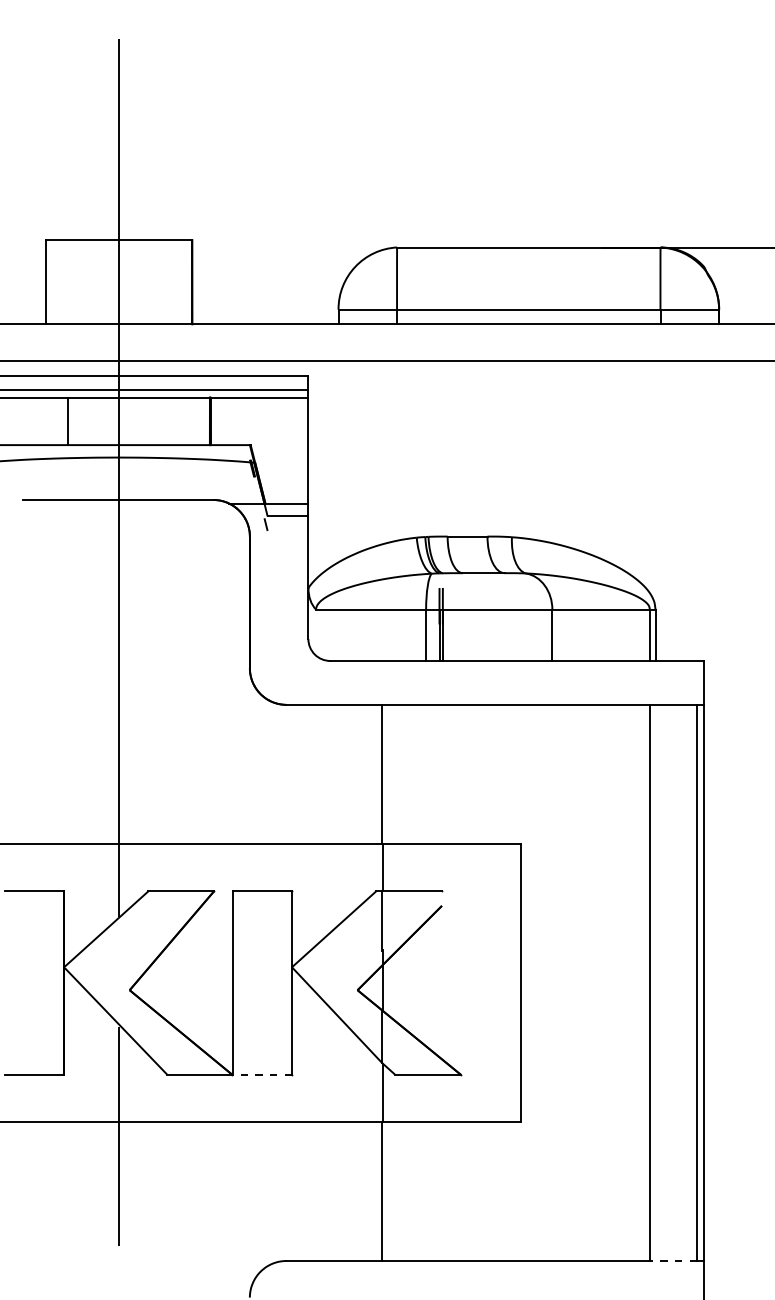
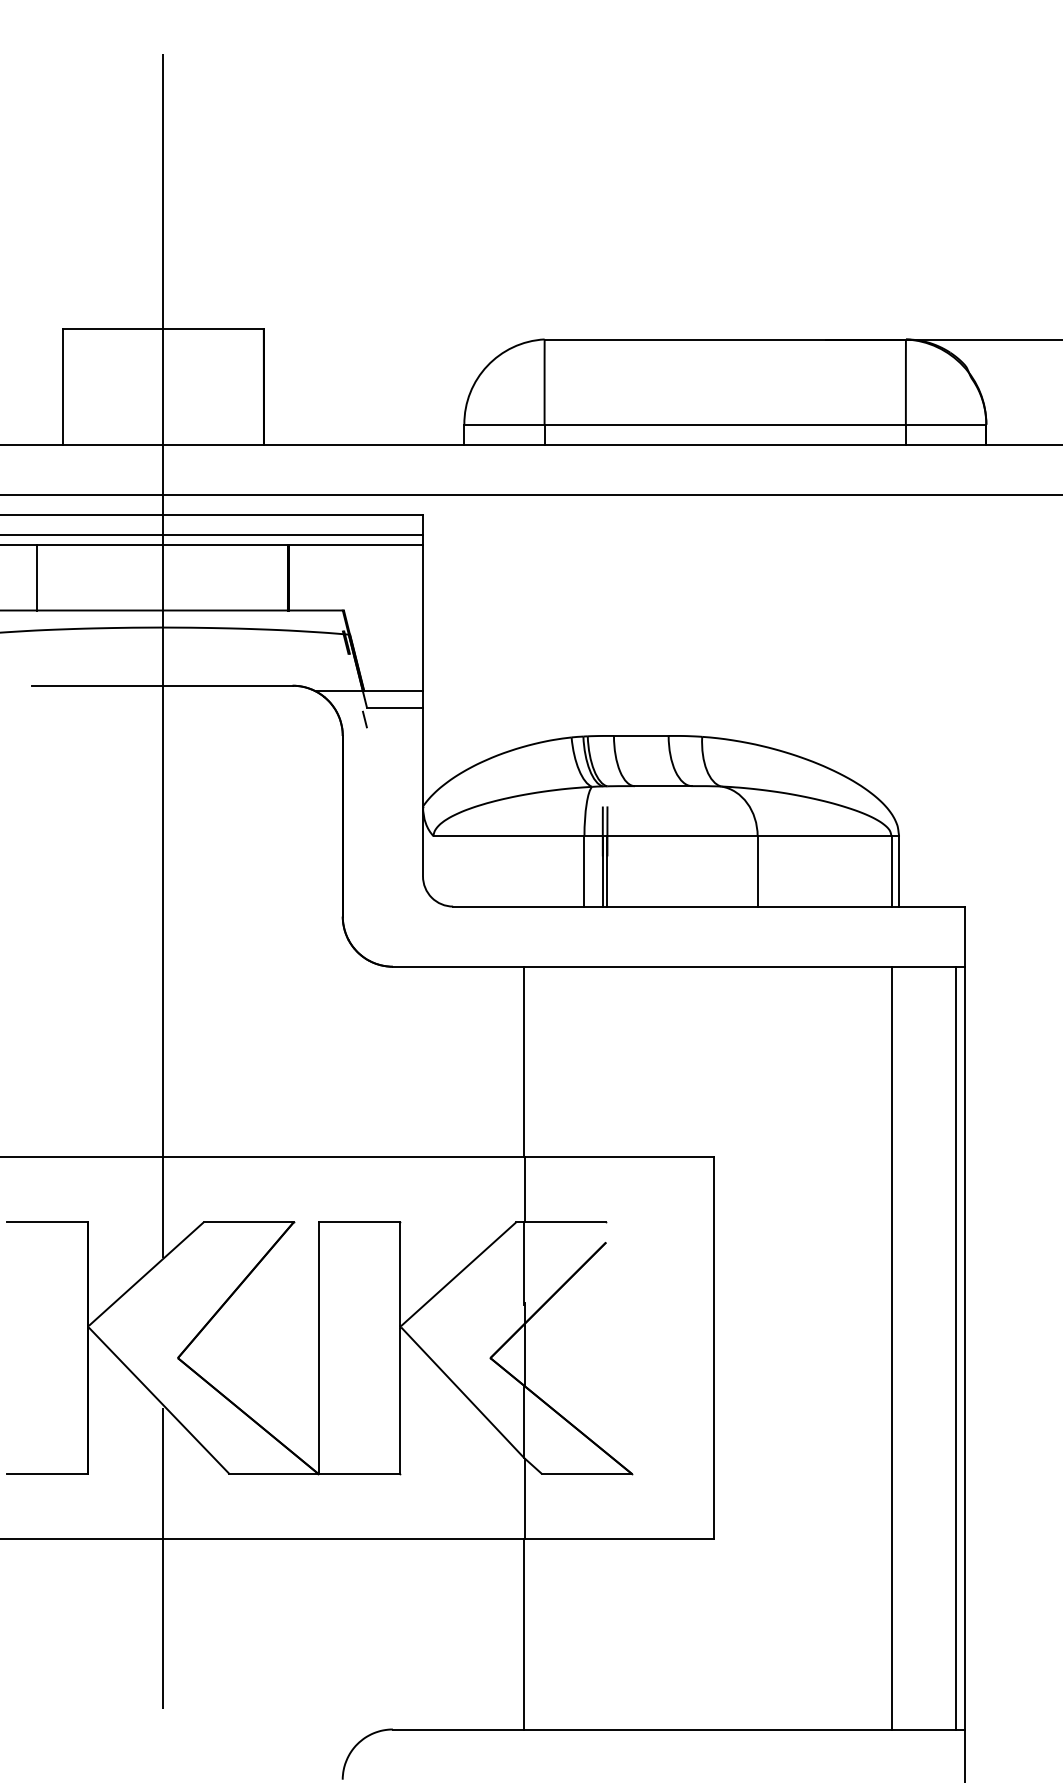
line: (67, 421) -> (36, 578), moved
line: (262, 1074) -> (360, 1473), dashed -> solid
line: (672, 1261) -> (922, 1730), dashed -> solid

